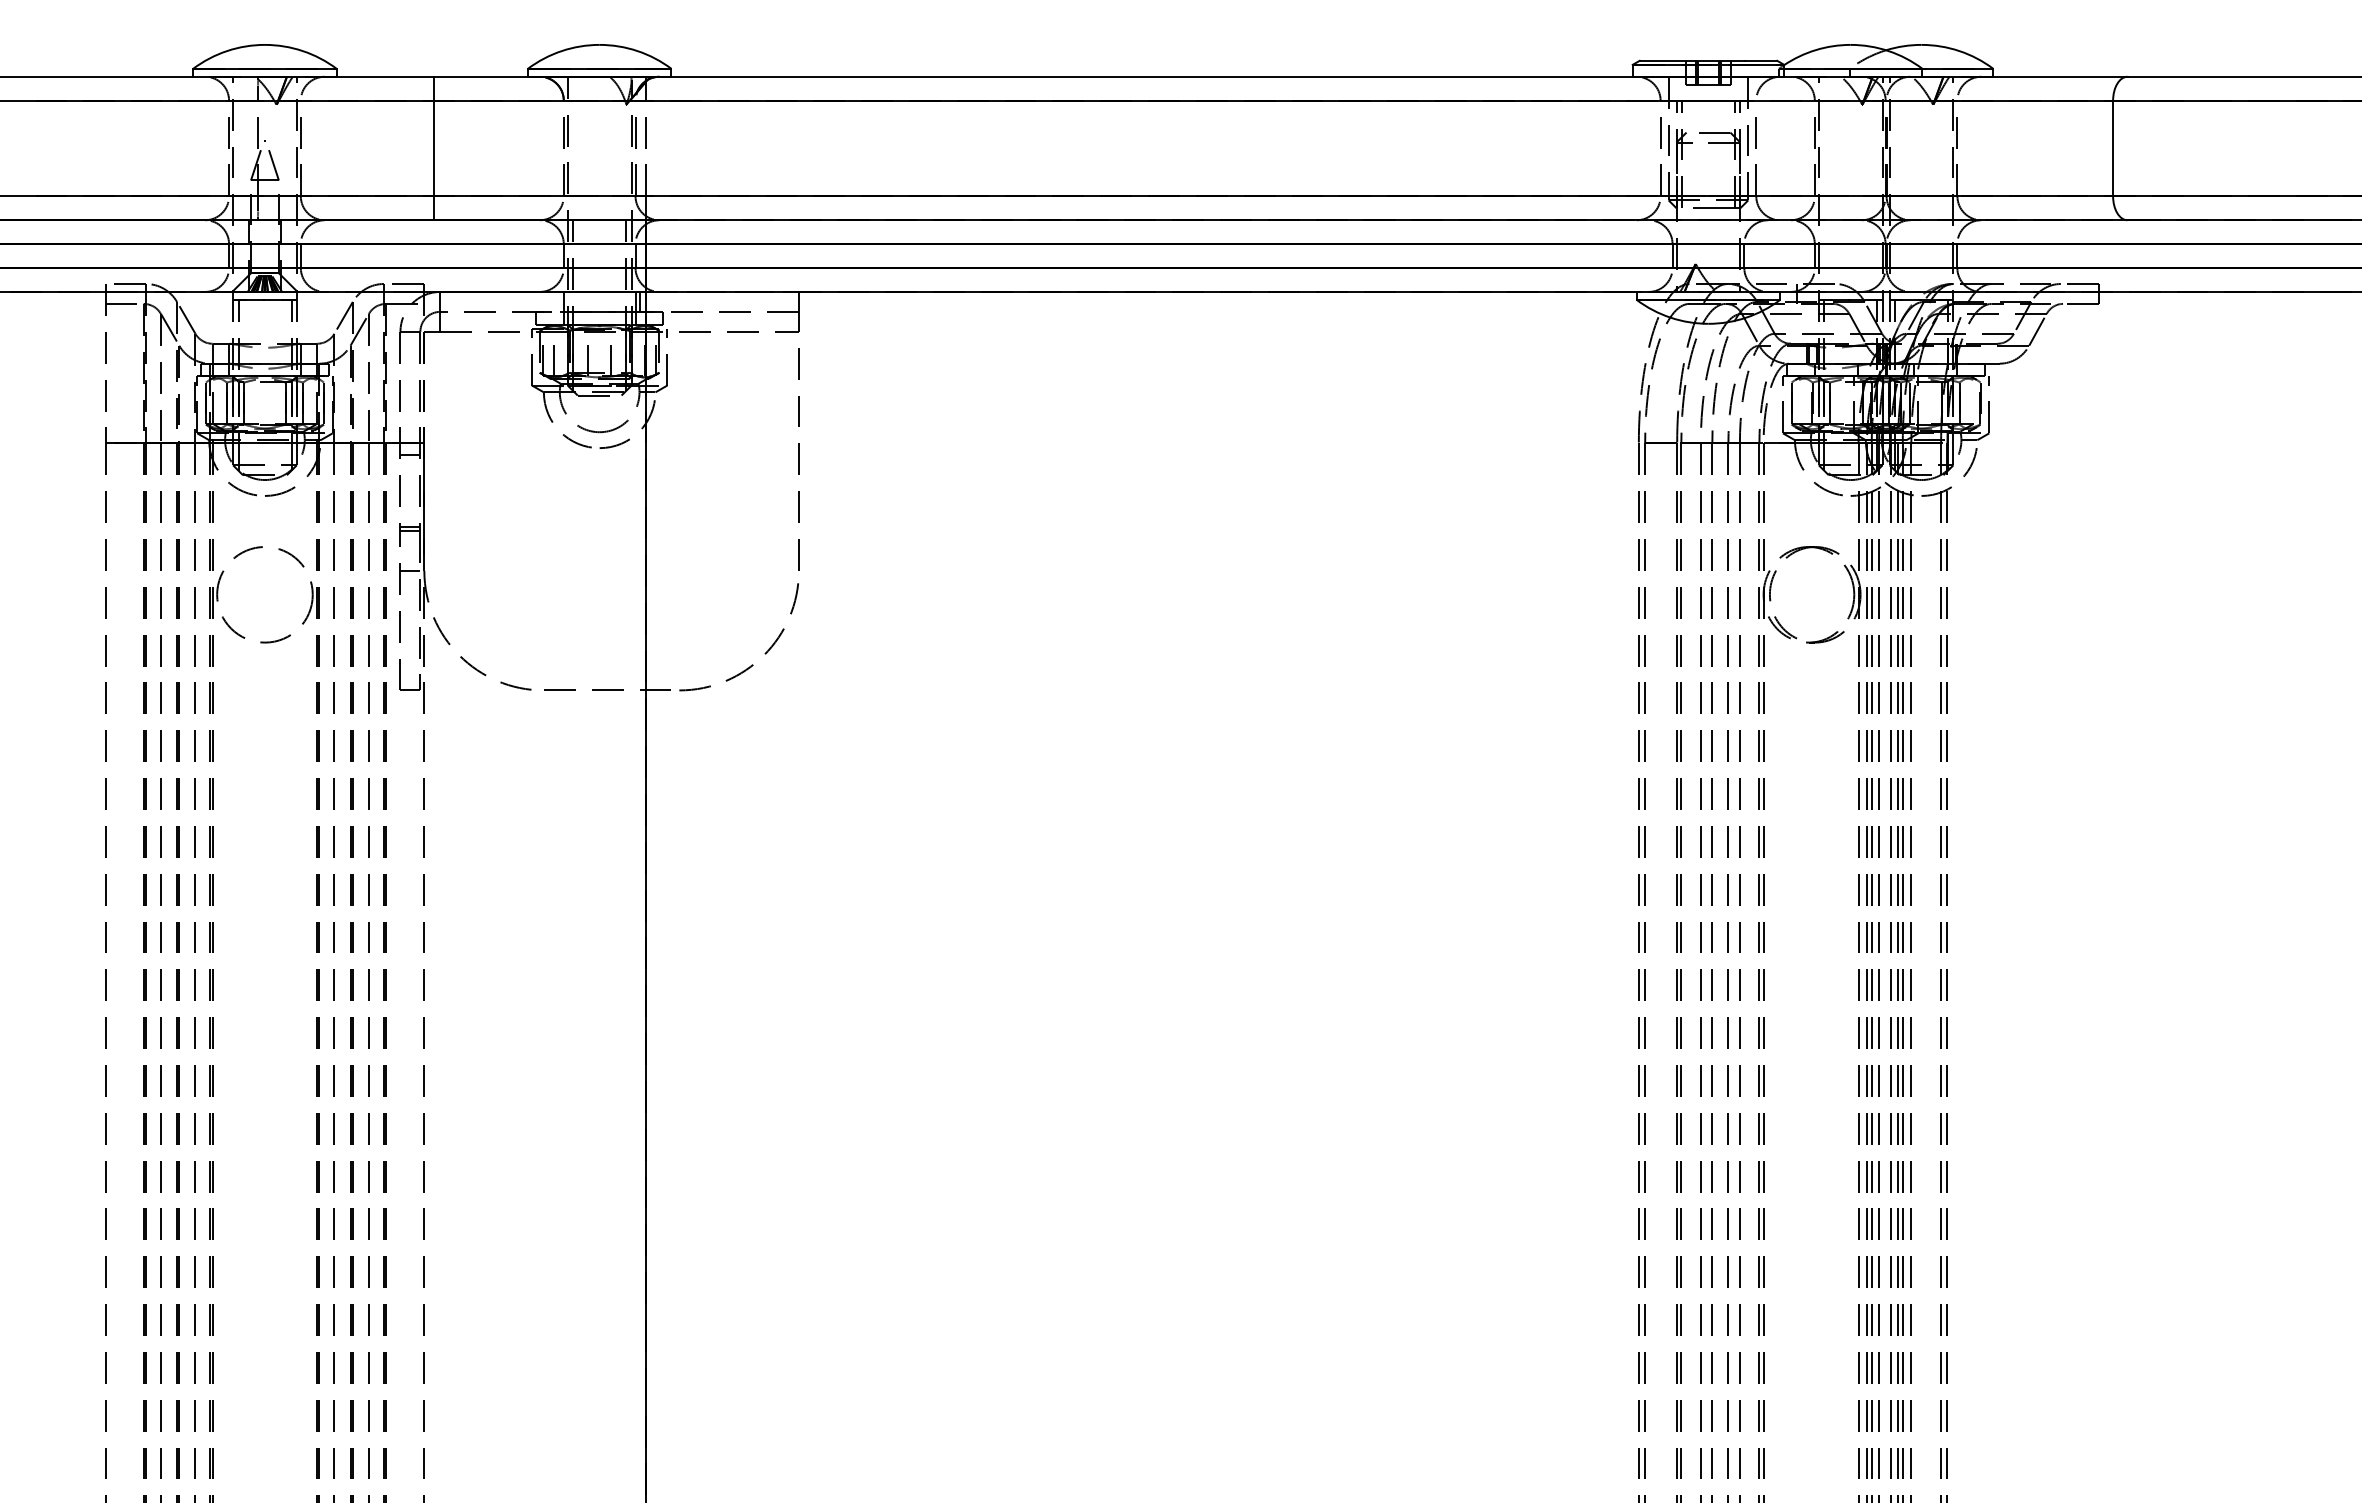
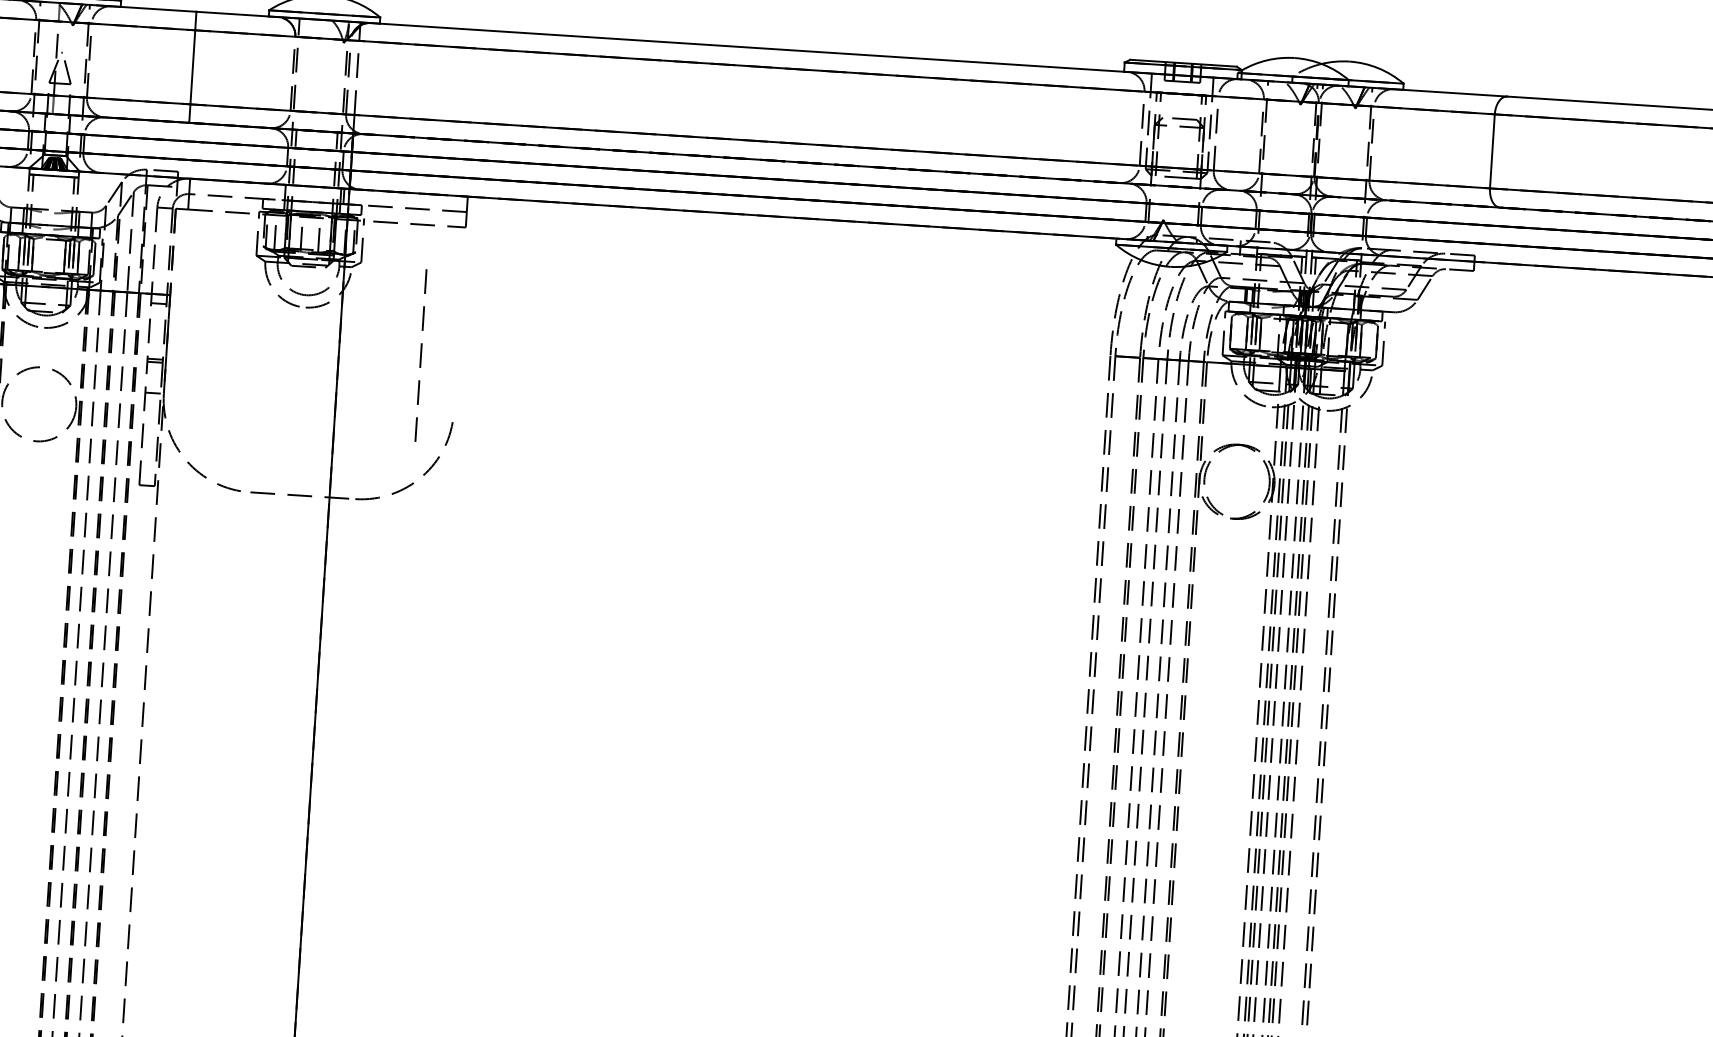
line: (798, 459) -> (420, 355), moved

